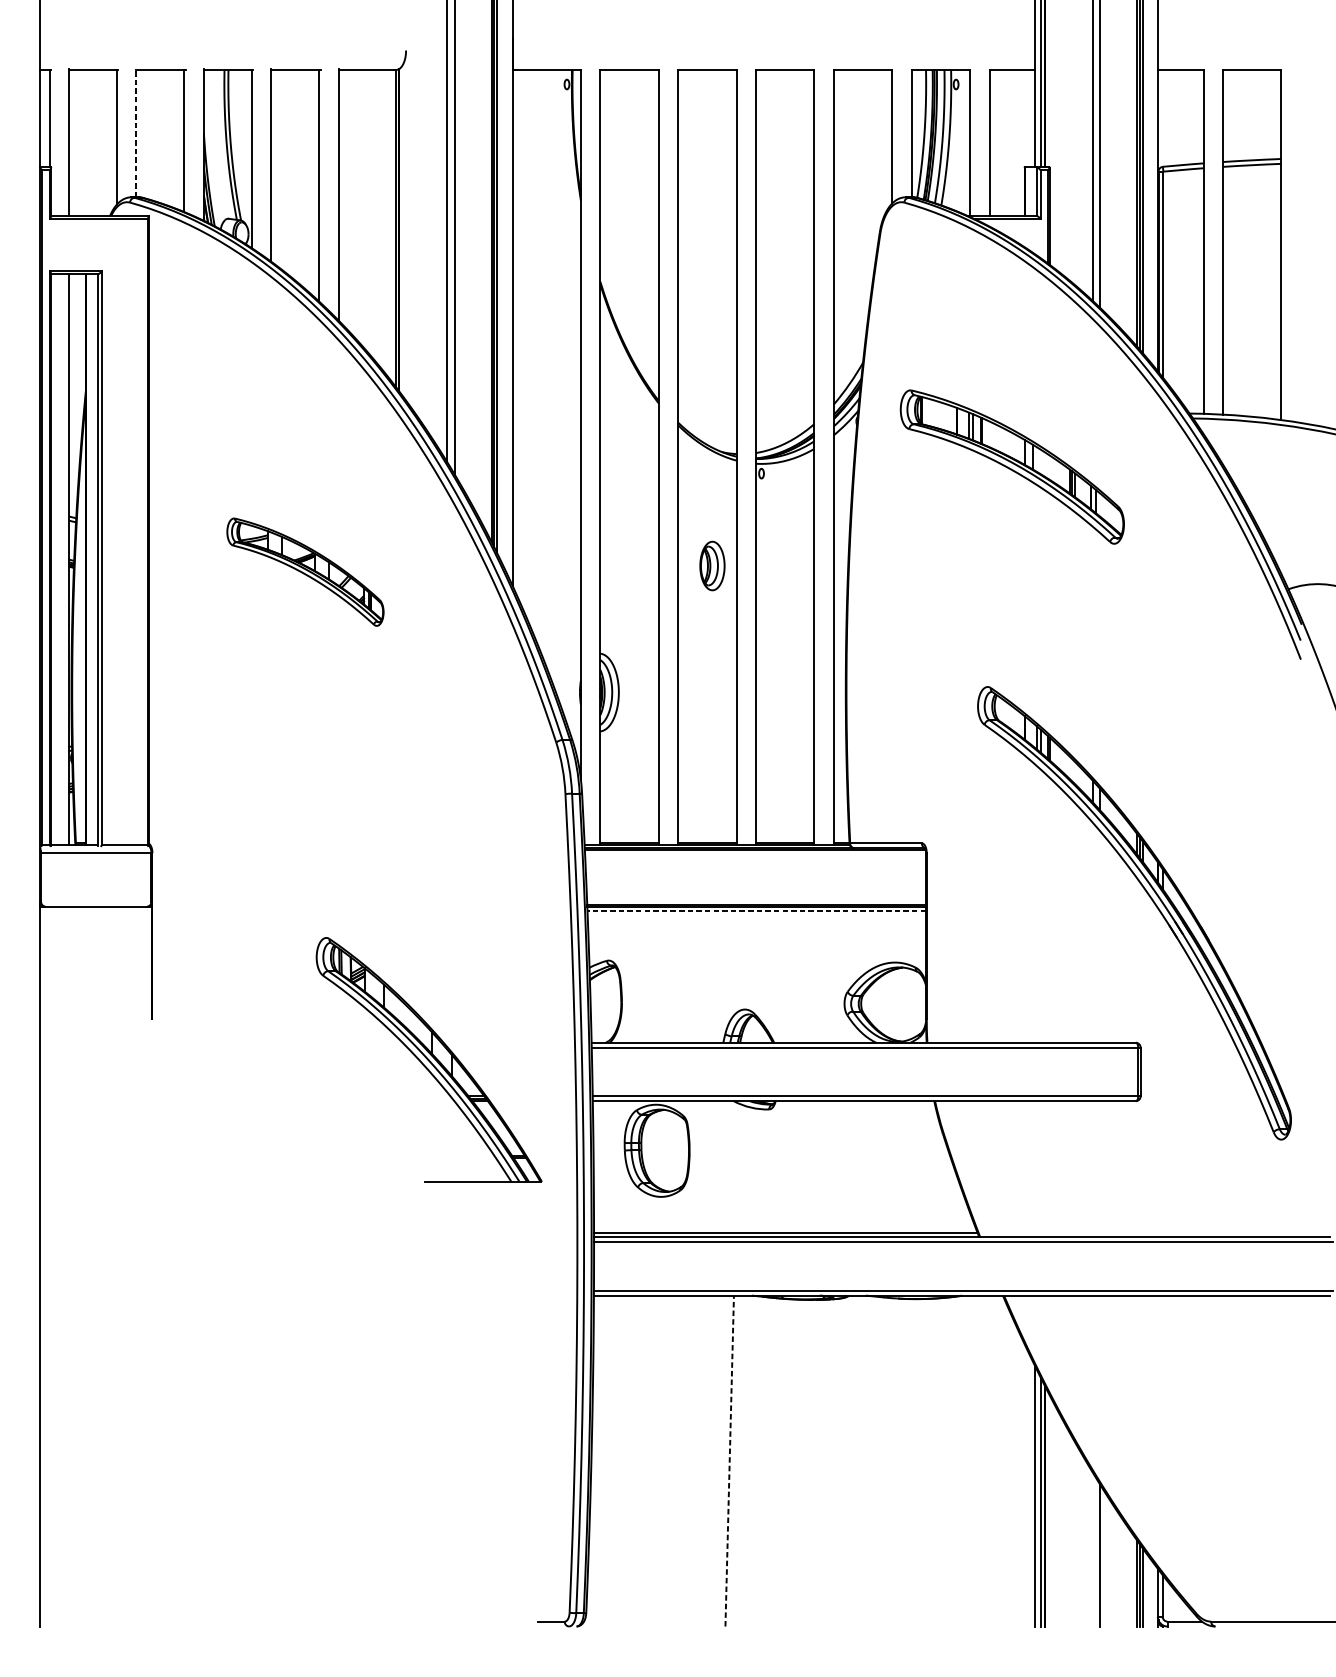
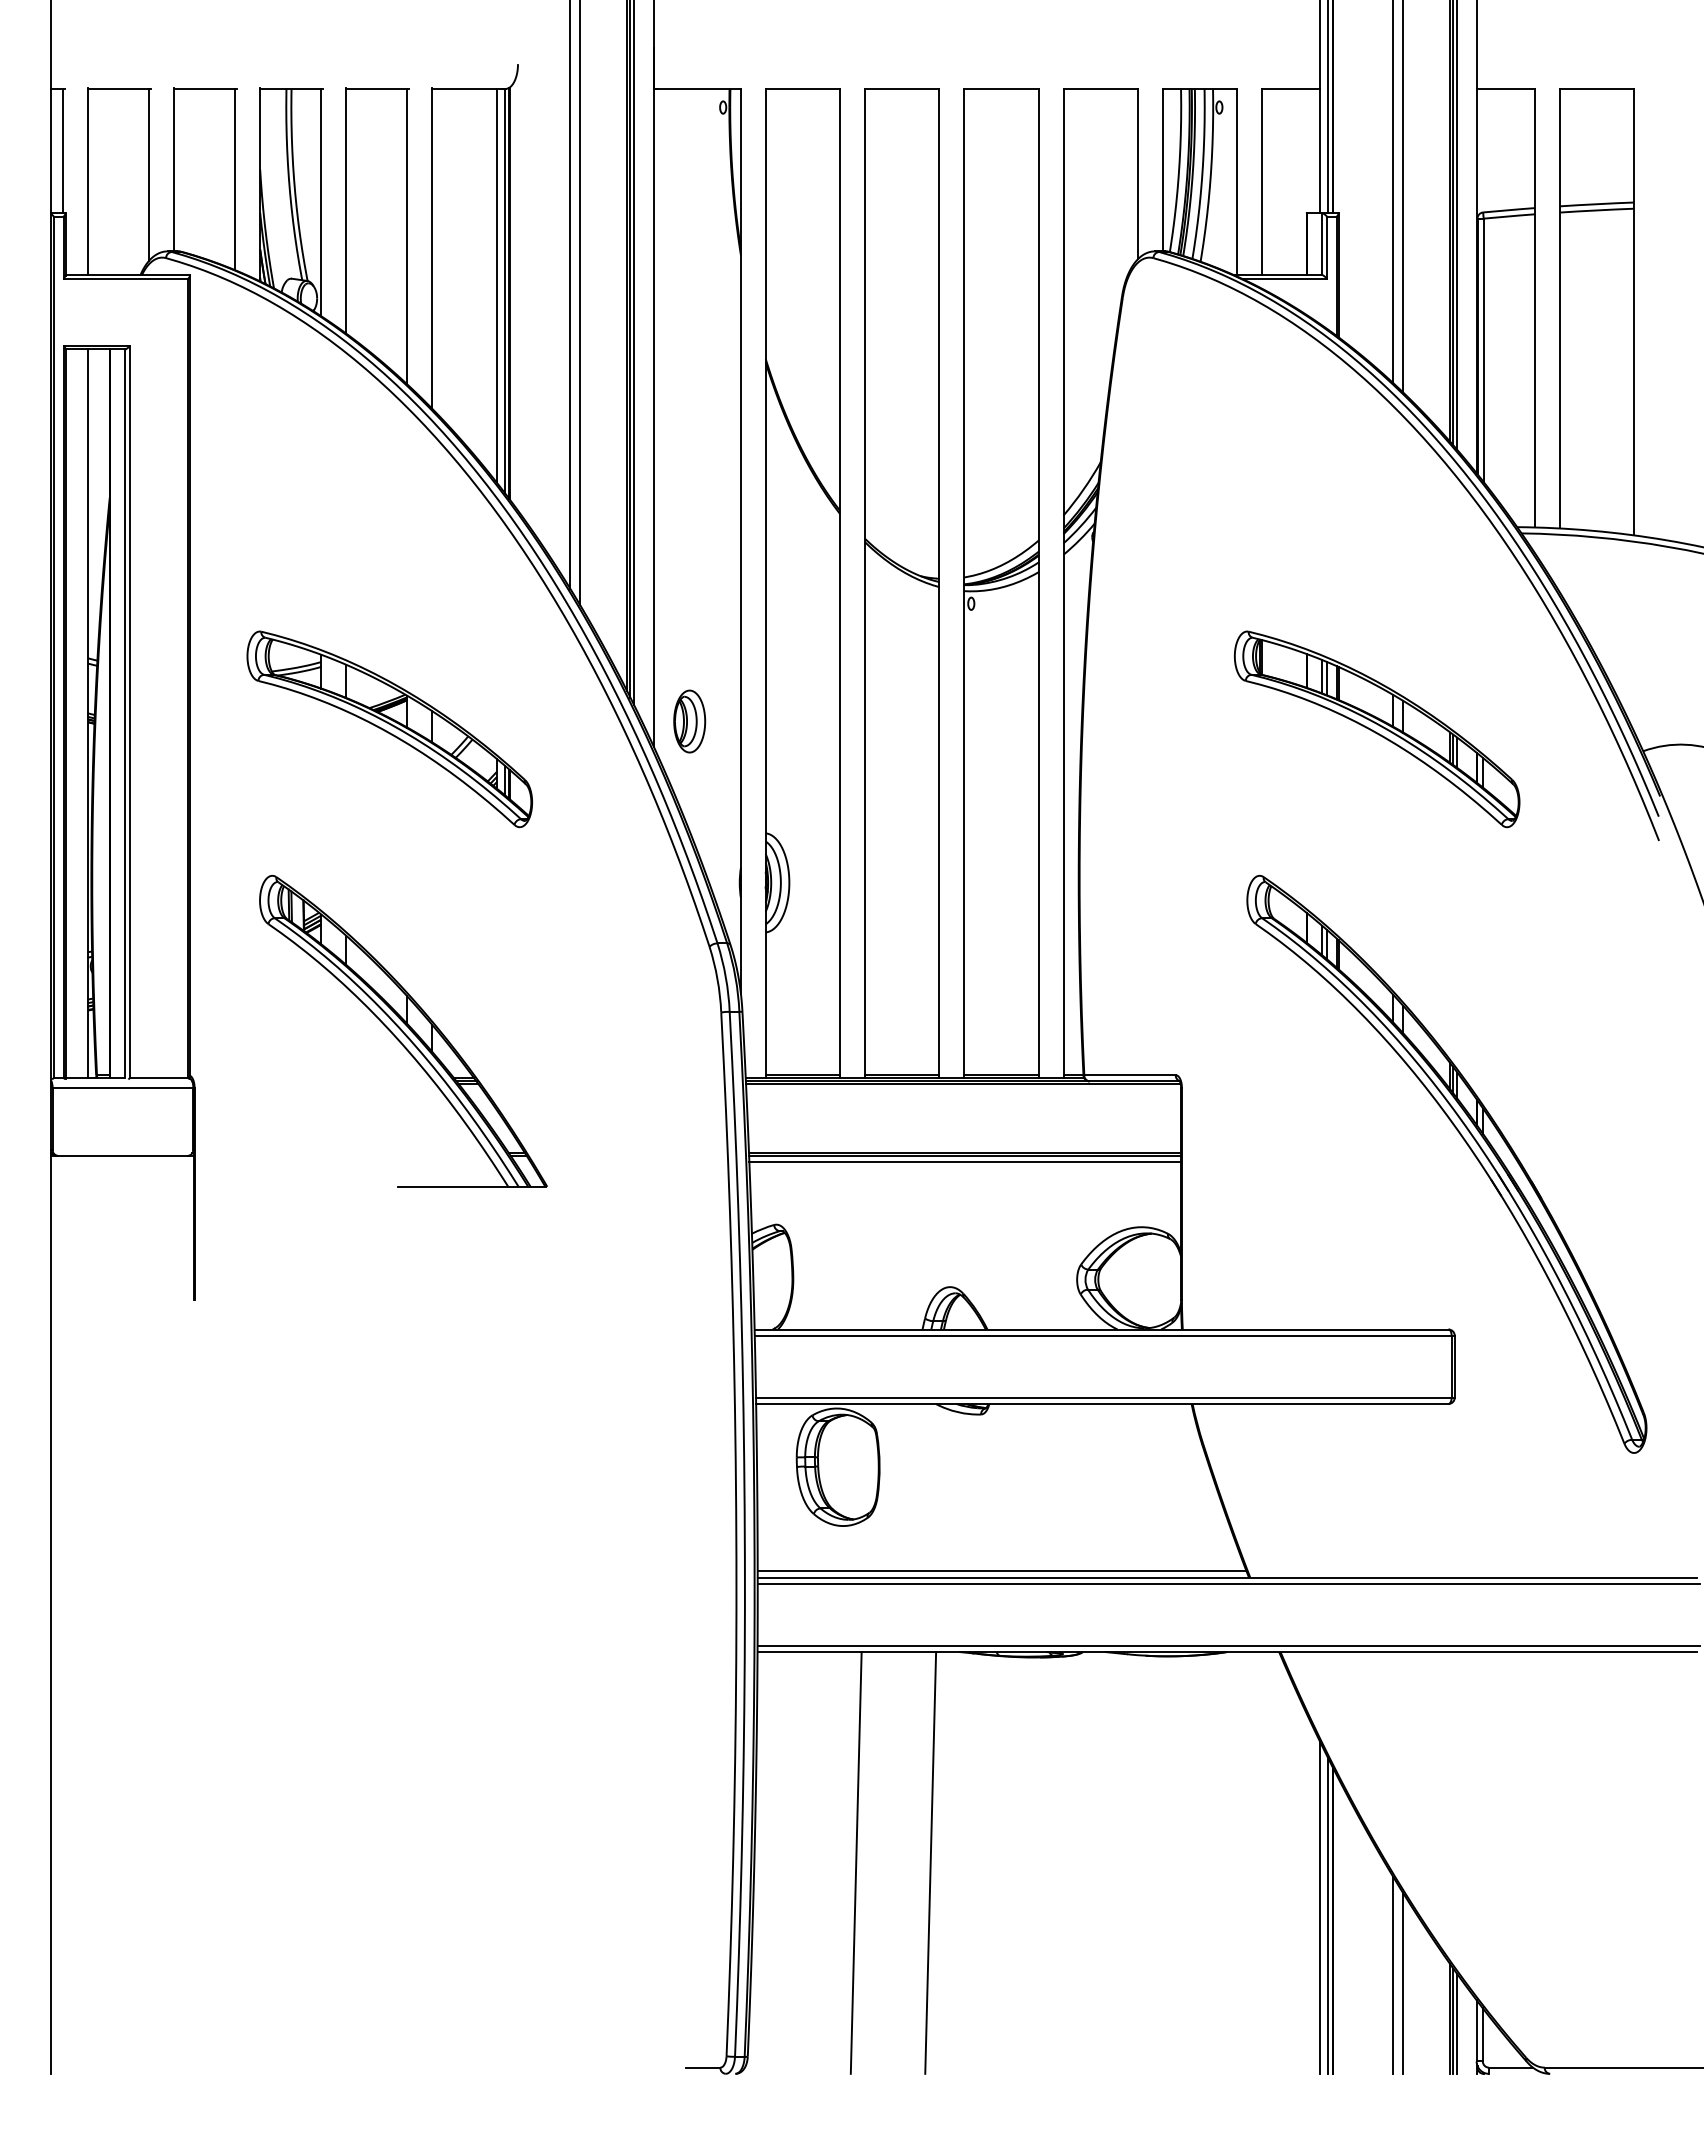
line: (136, 133) -> (174, 169), dashed -> solid
line: (389, 224) -> (496, 285), added
part: (1011, 467) -> (1376, 729), moved
part: (712, 565) -> (689, 721), moved
part: (305, 572) -> (389, 729), size x1.43
line: (757, 911) -> (965, 1162), dashed -> solid
part: (429, 1060) -> (403, 1031), moved
line: (670, 1460) -> (855, 1862), added
line: (729, 1460) -> (930, 1862), dashed -> solid
line: (1092, 1548) -> (1393, 1974), added

